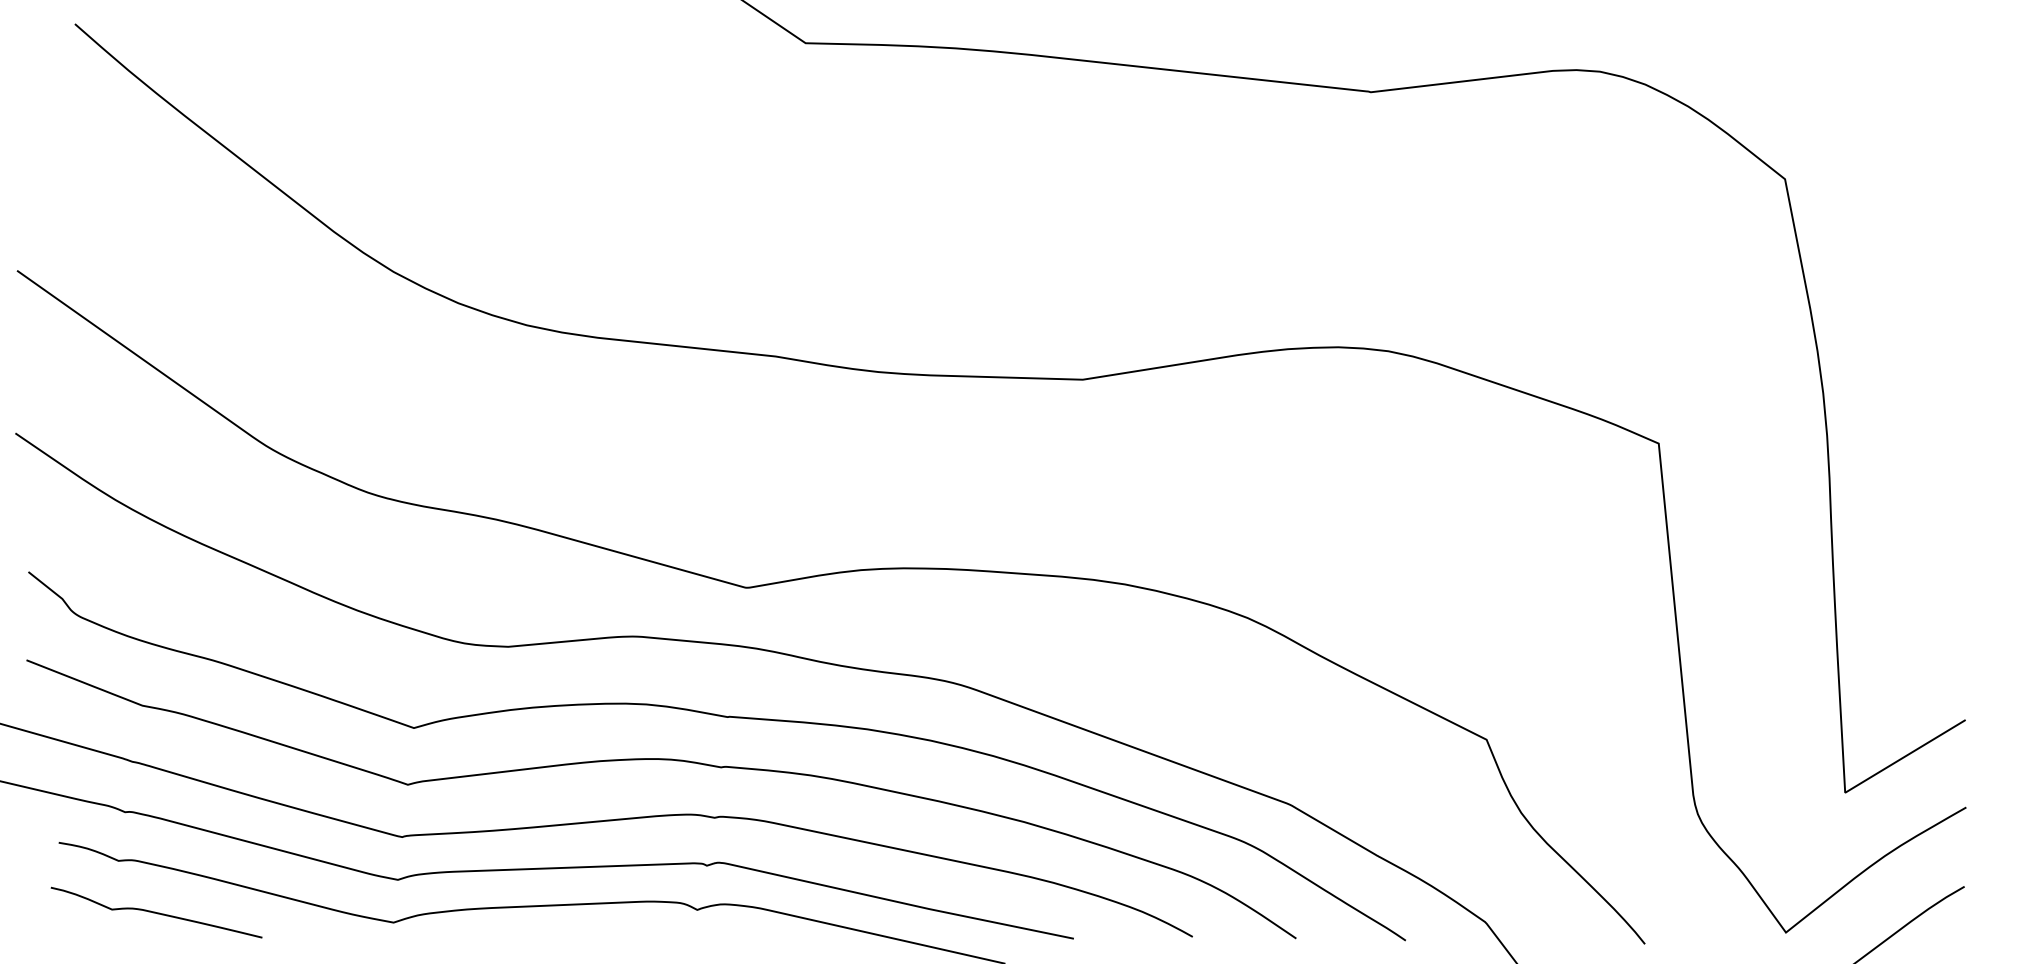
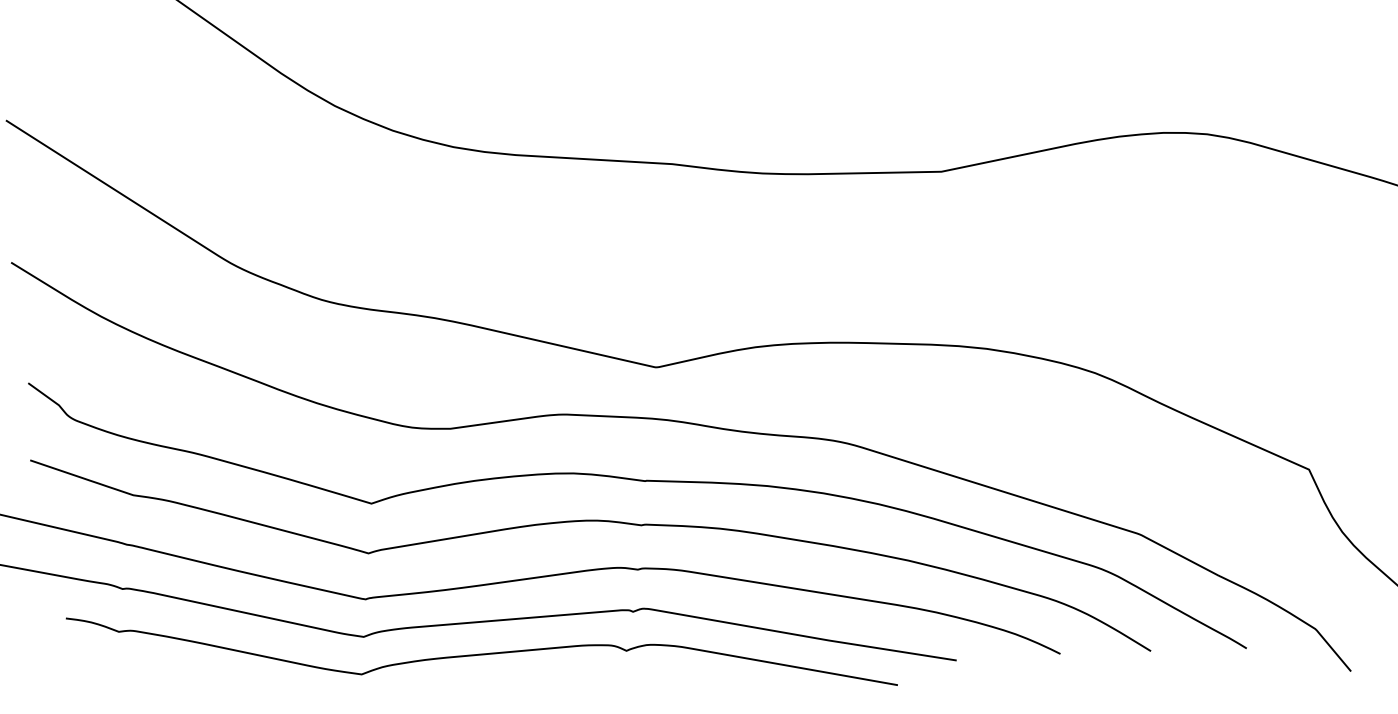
curve: (156, 912) -> (154, 675), removed

